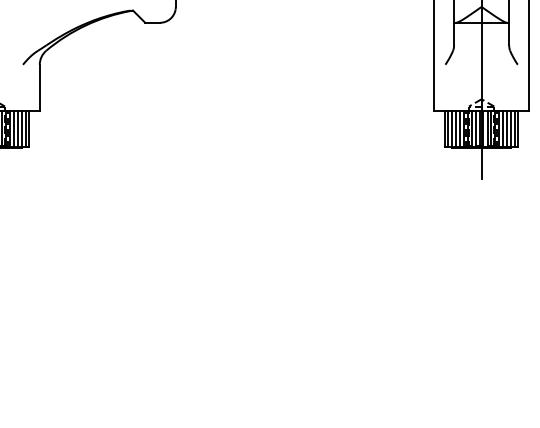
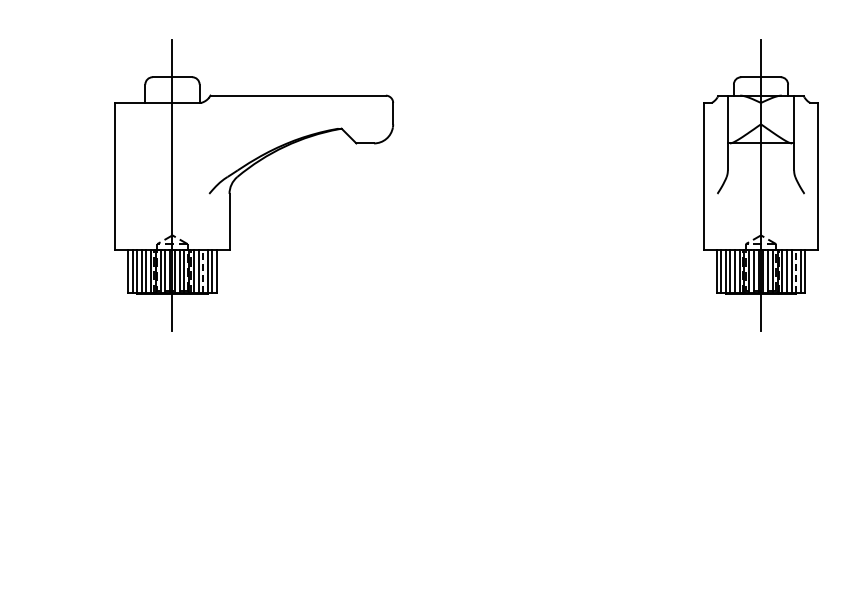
line: (18, 128) -> (203, 270), solid -> dashed
line: (511, 128) -> (796, 270), solid -> dashed

